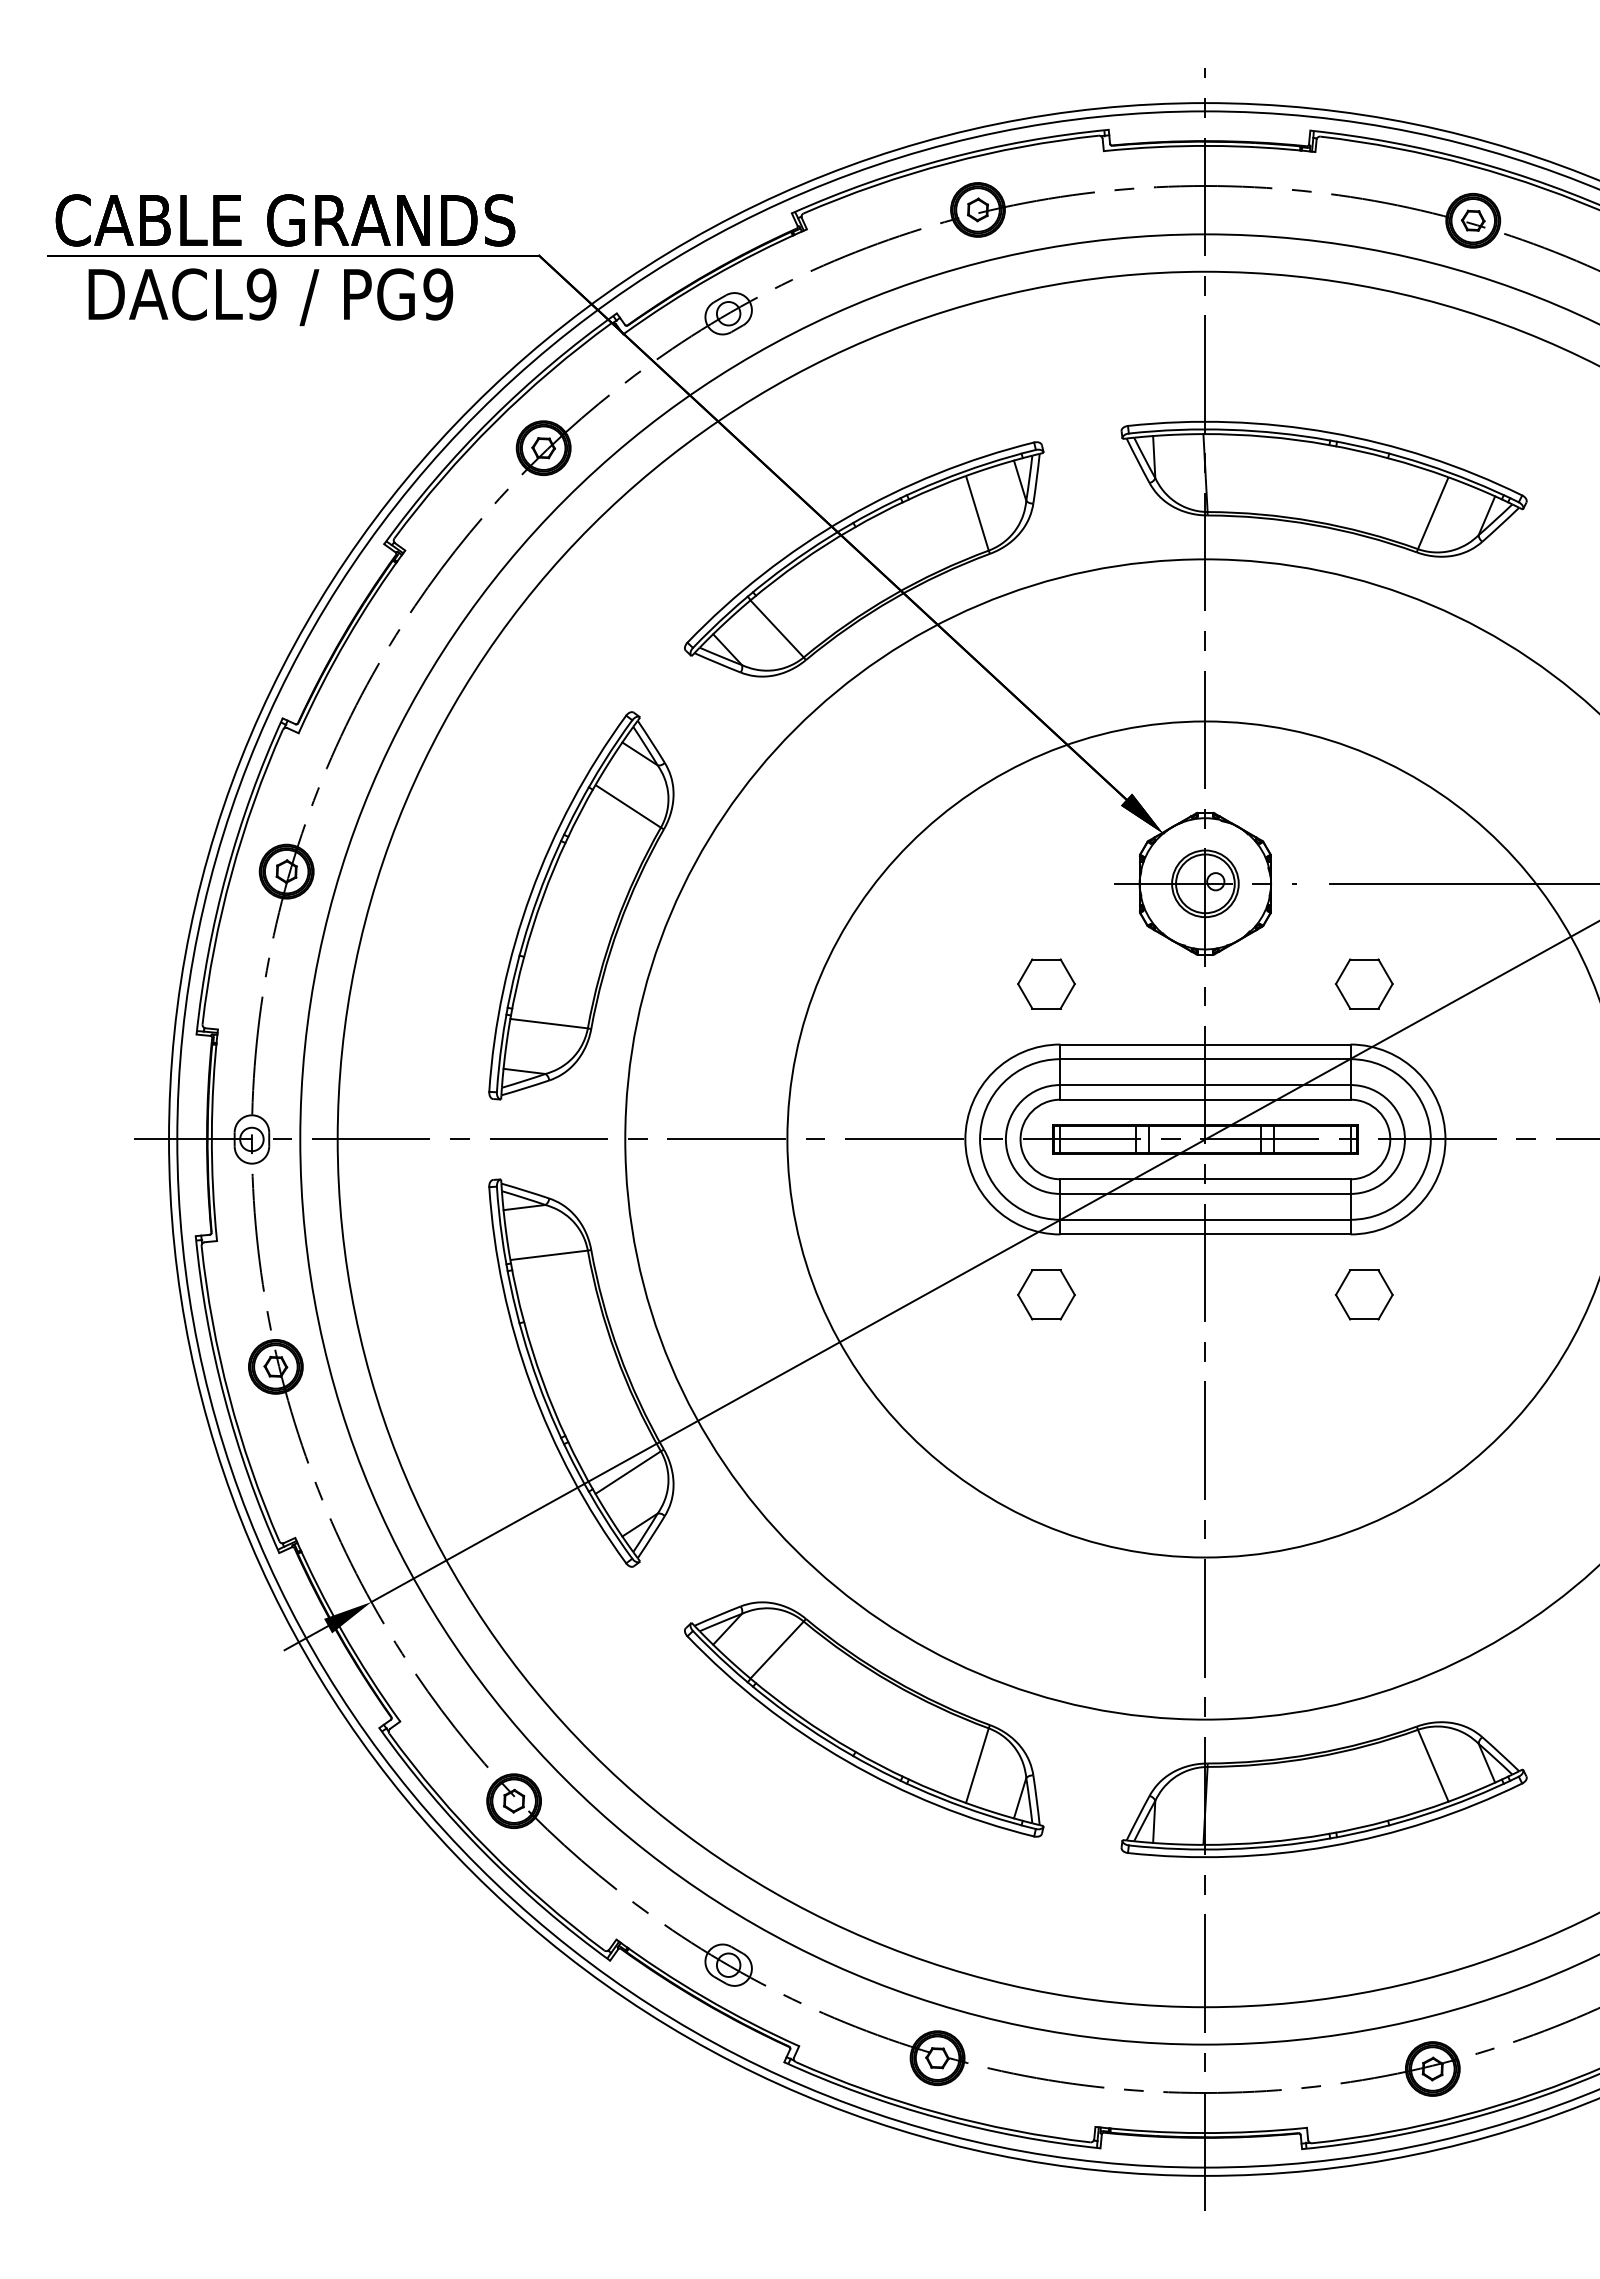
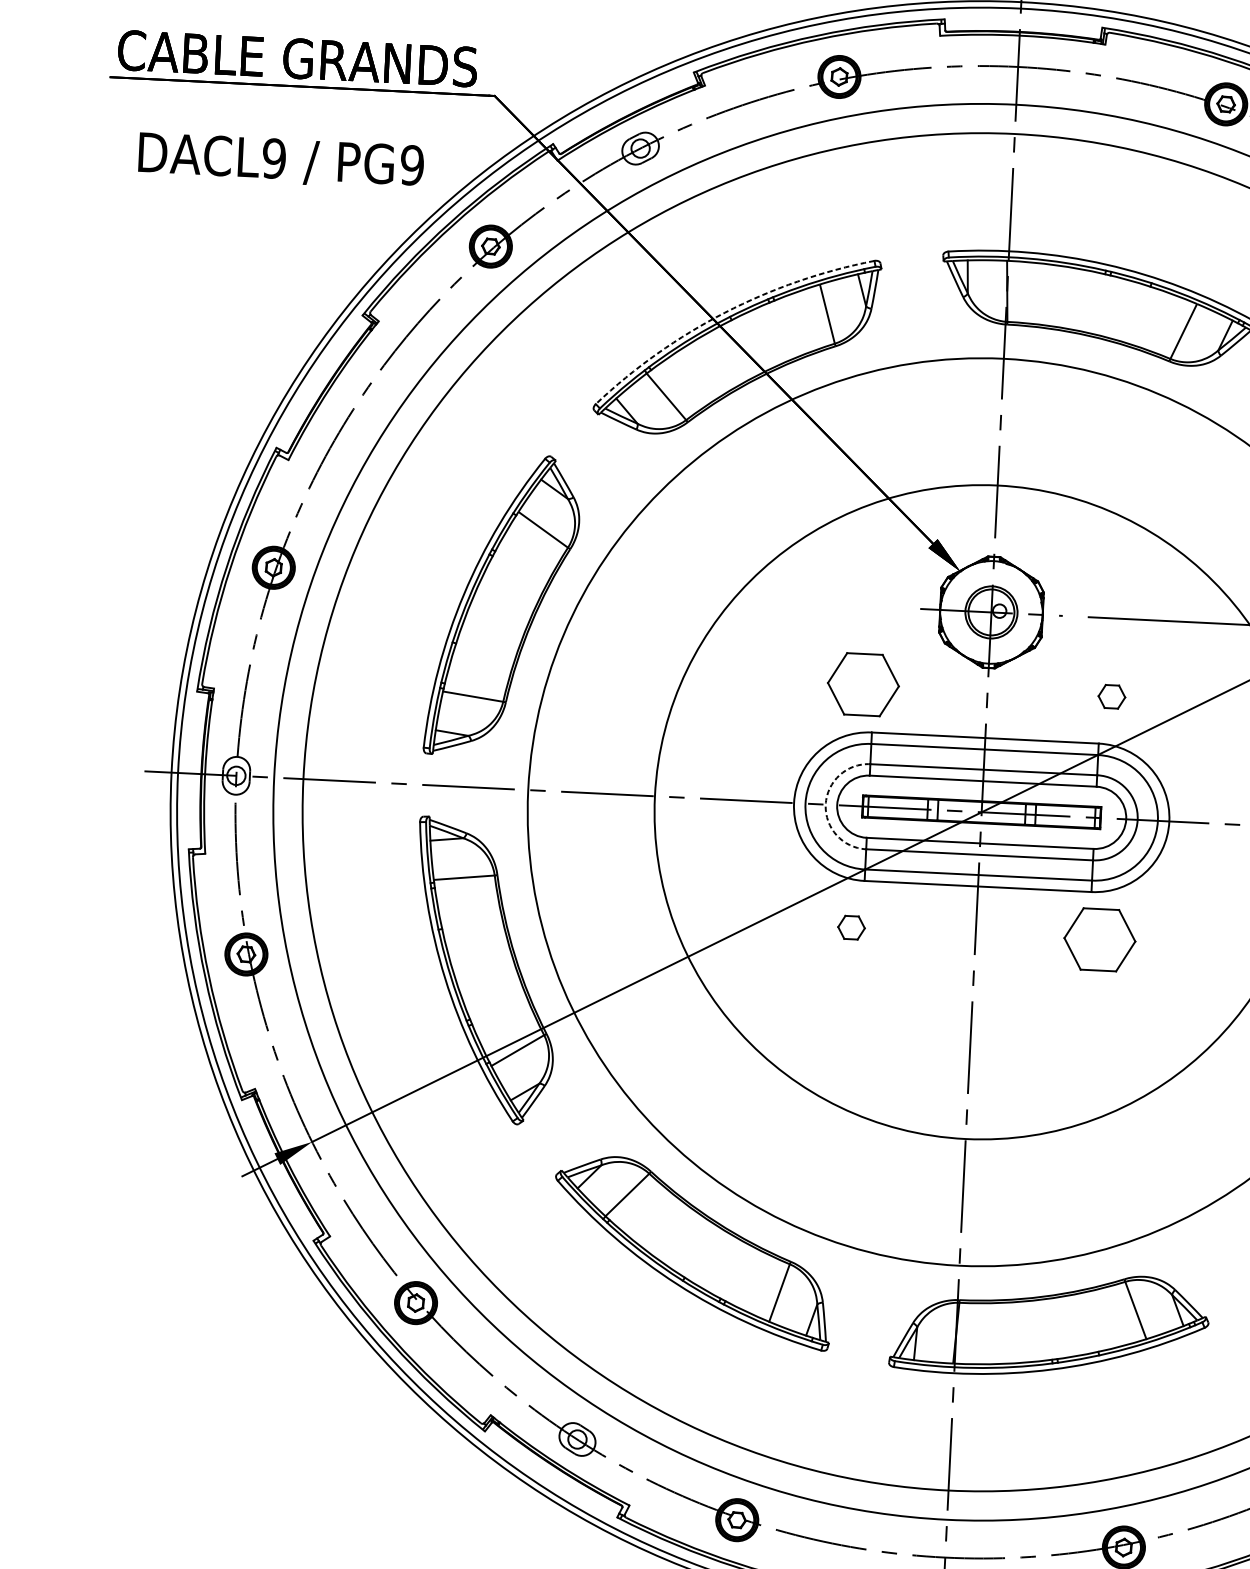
text: (270, 296) -> (281, 160), moved
arc: (846, 517) -> (724, 312), solid -> dashed
part: (1046, 983) -> (863, 684), size x1.6
part: (1364, 983) -> (1112, 696), size x0.6
arc: (1005, 1139) -> (825, 804), solid -> dashed
part: (1046, 1294) -> (851, 927), size x0.6
part: (1364, 1294) -> (1100, 939), size x1.6

